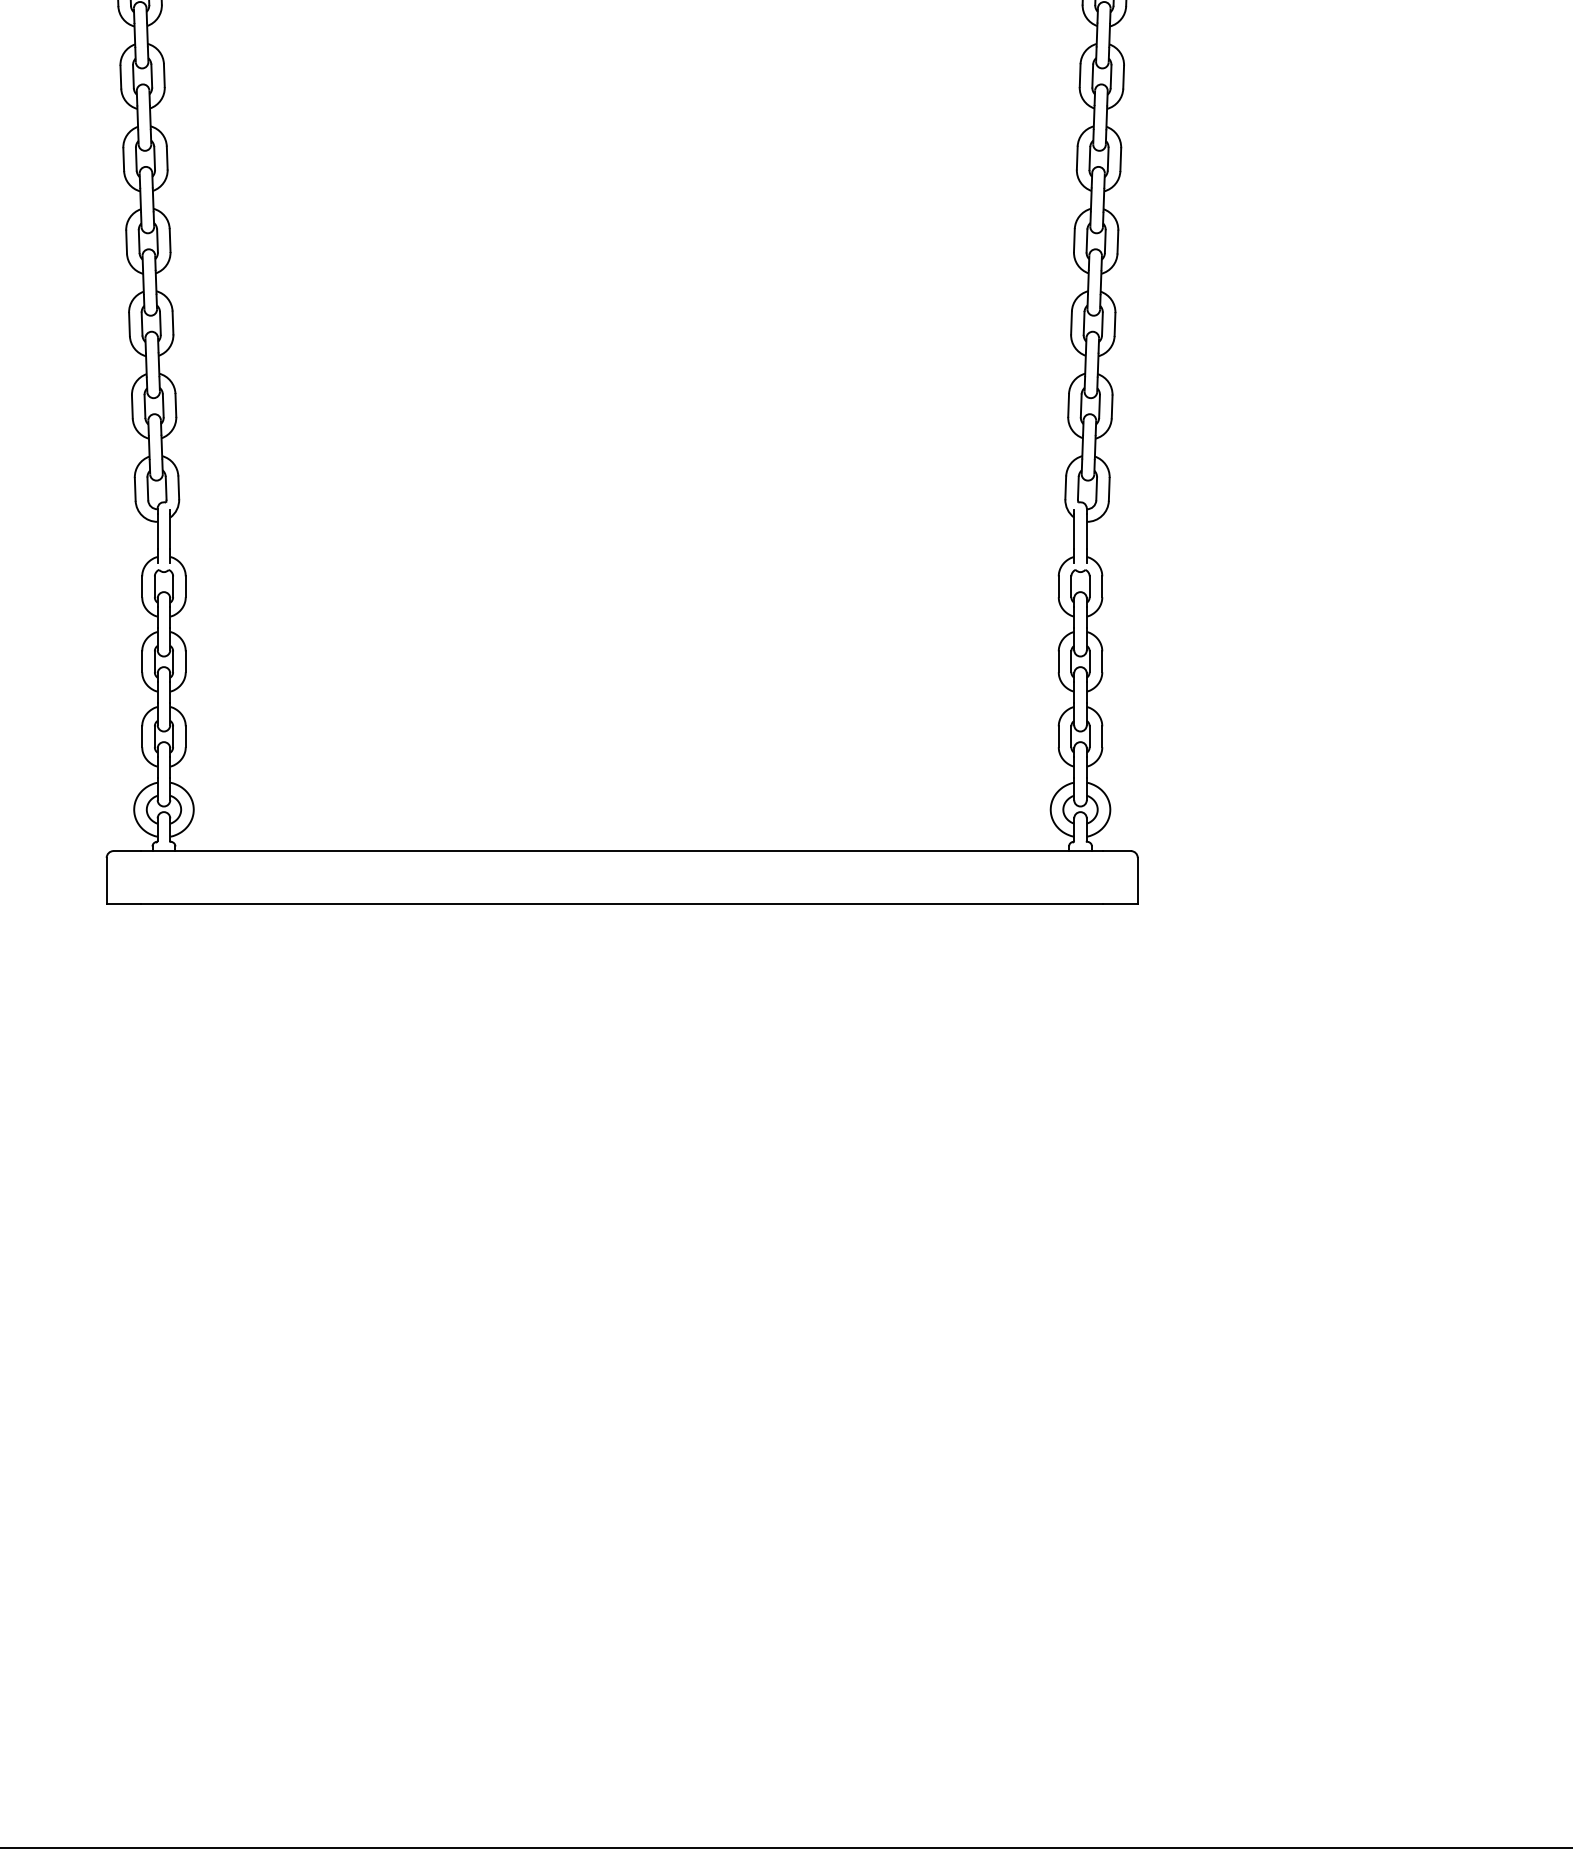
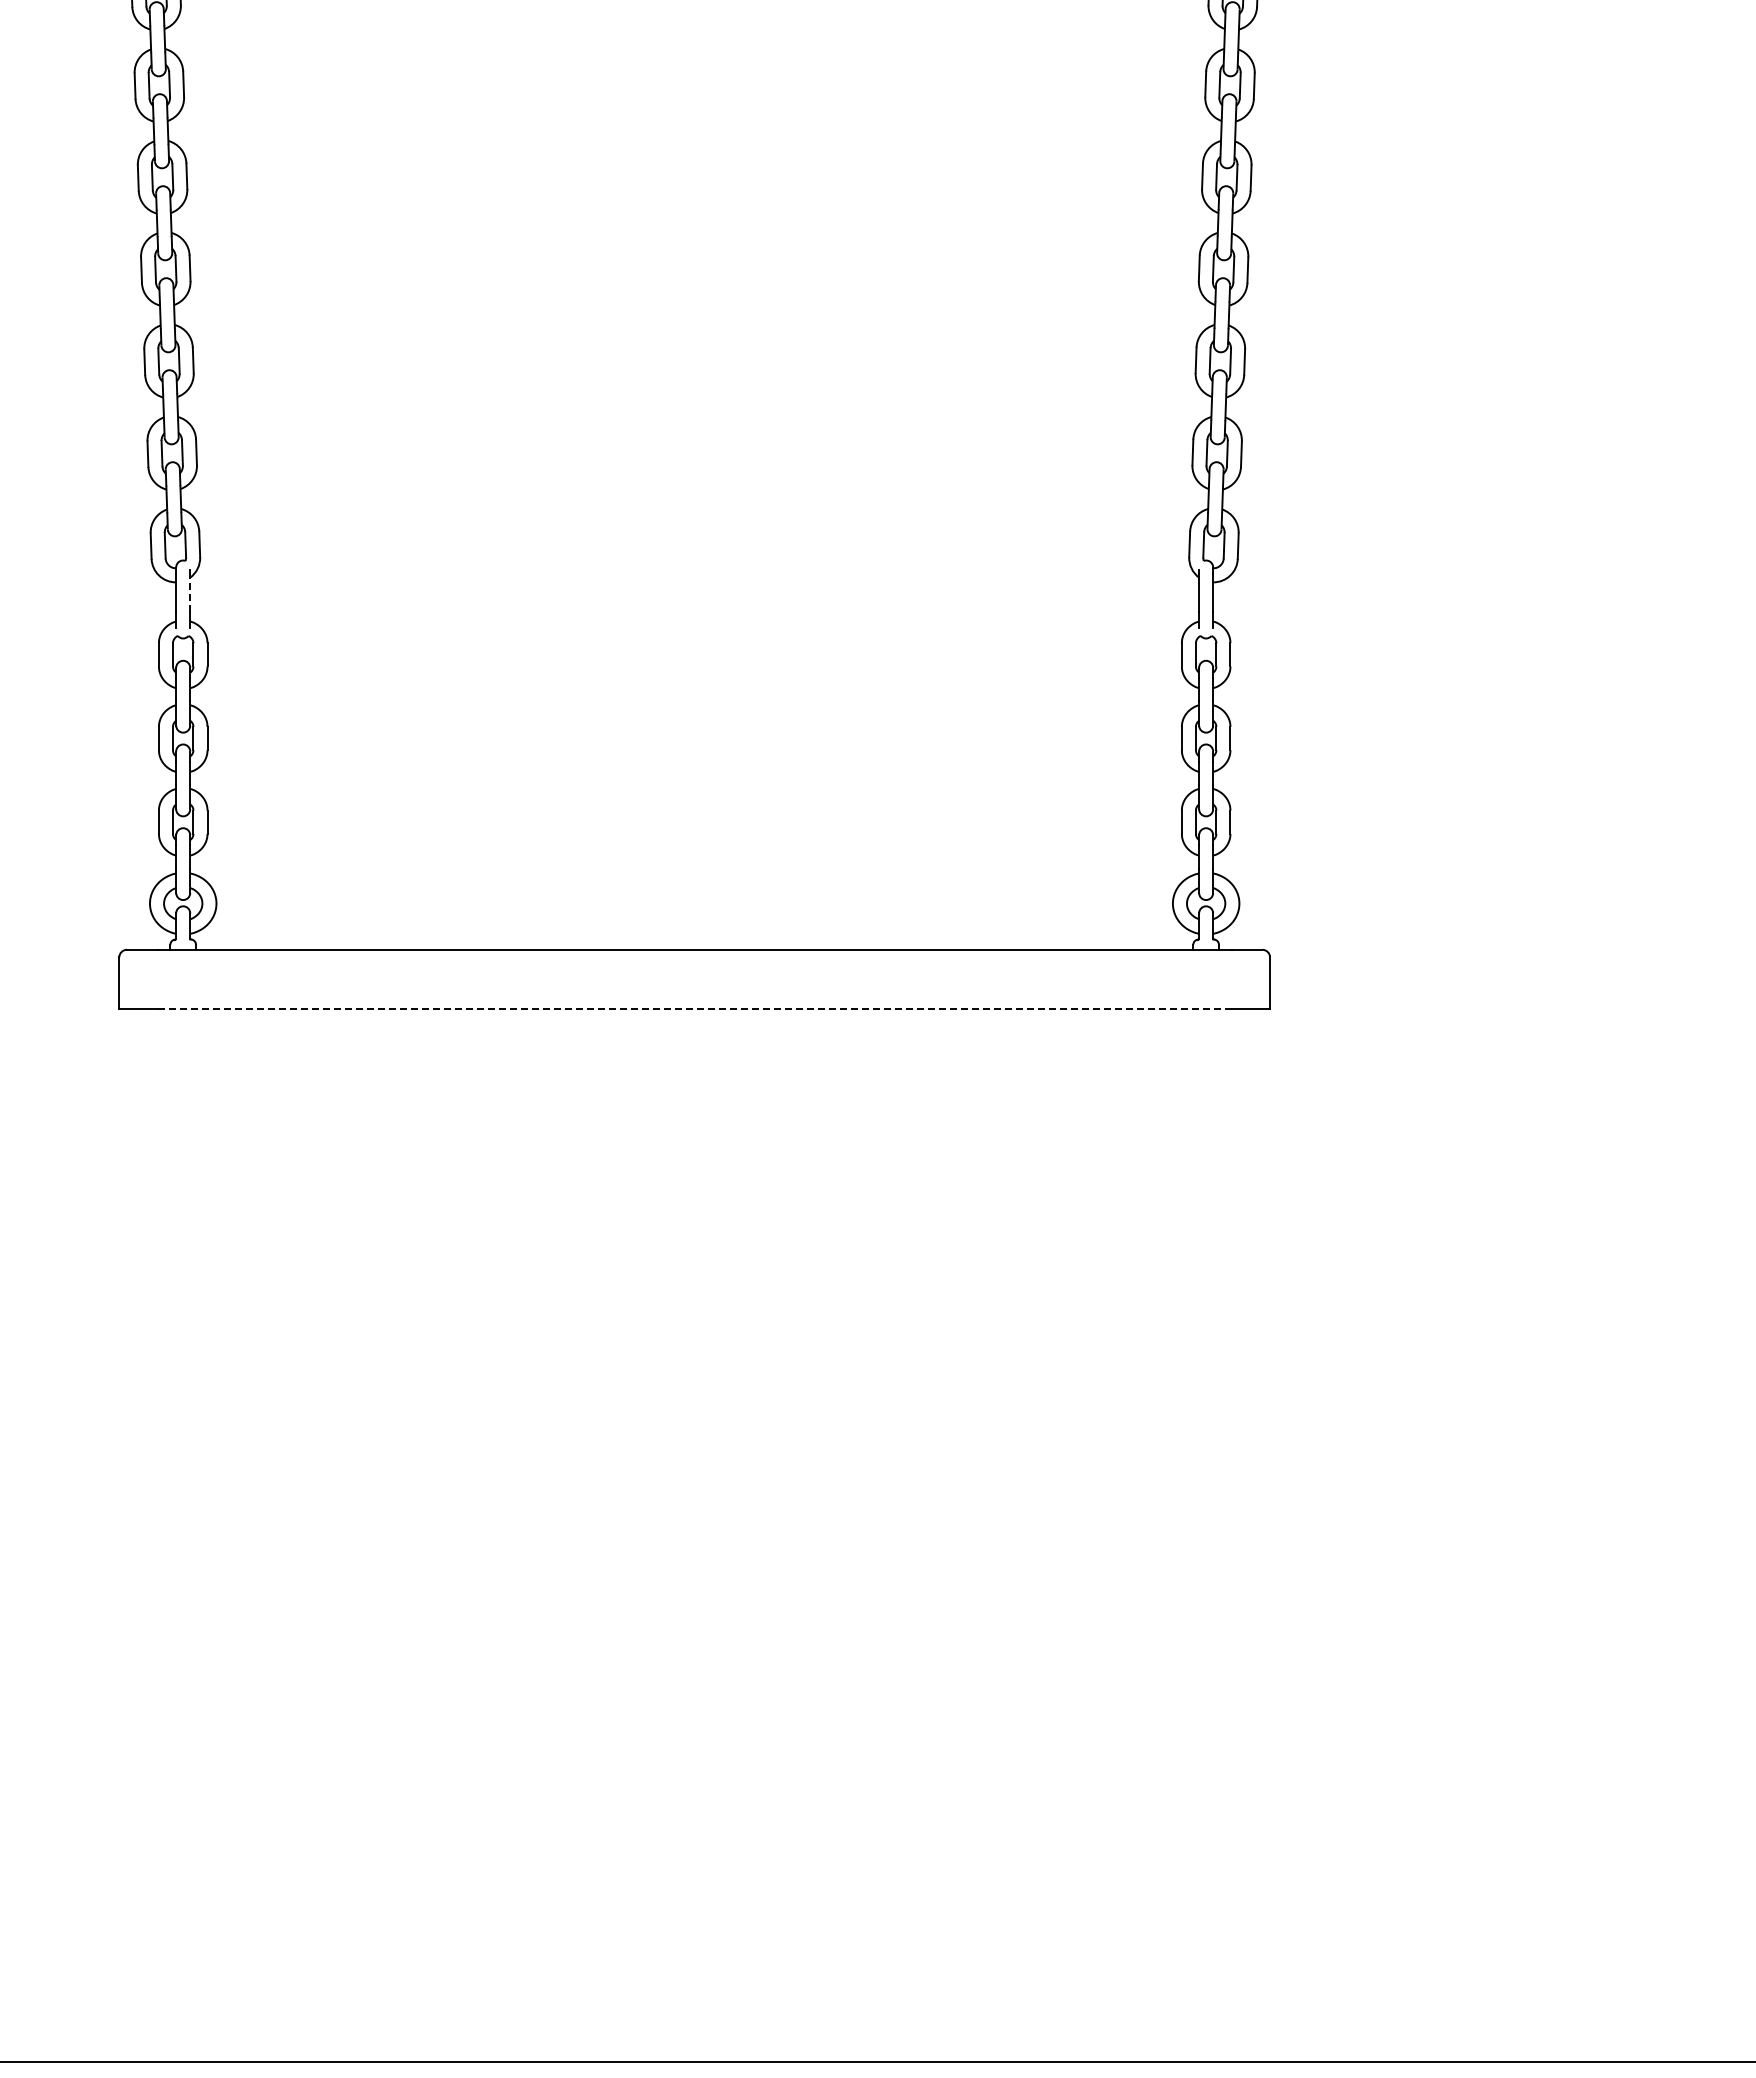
line: (170, 530) -> (190, 592), solid -> dashed
line: (622, 903) -> (695, 1008), solid -> dashed

